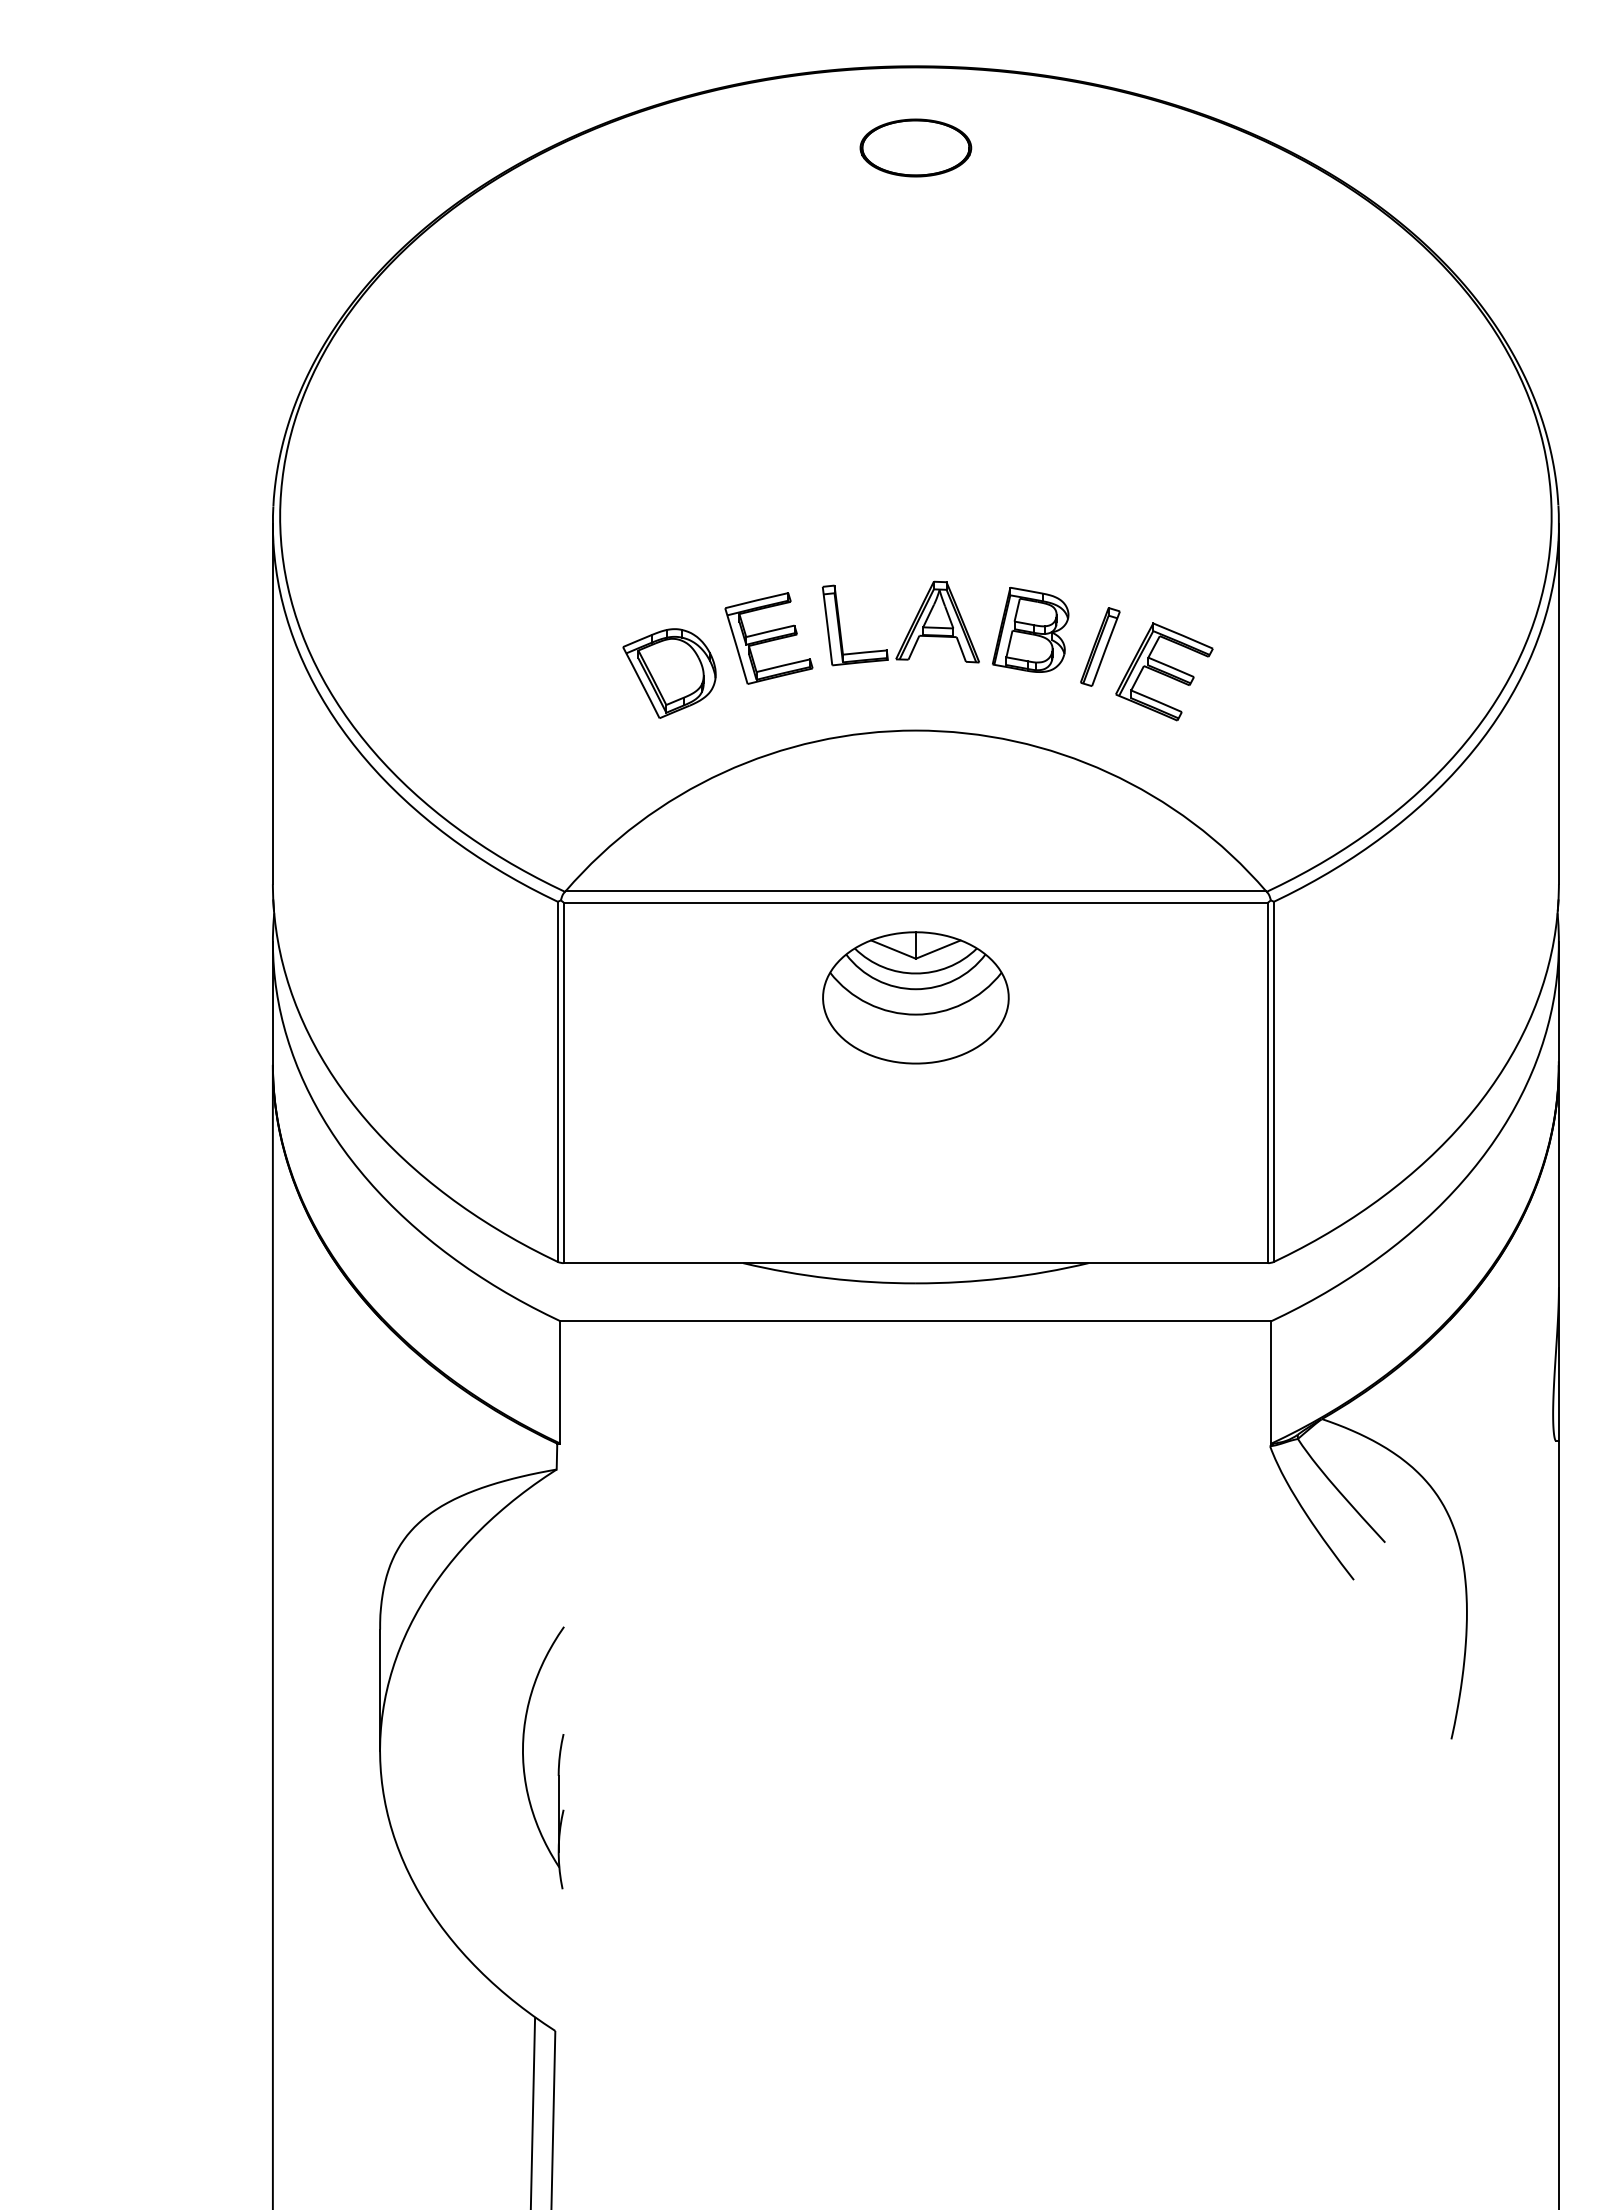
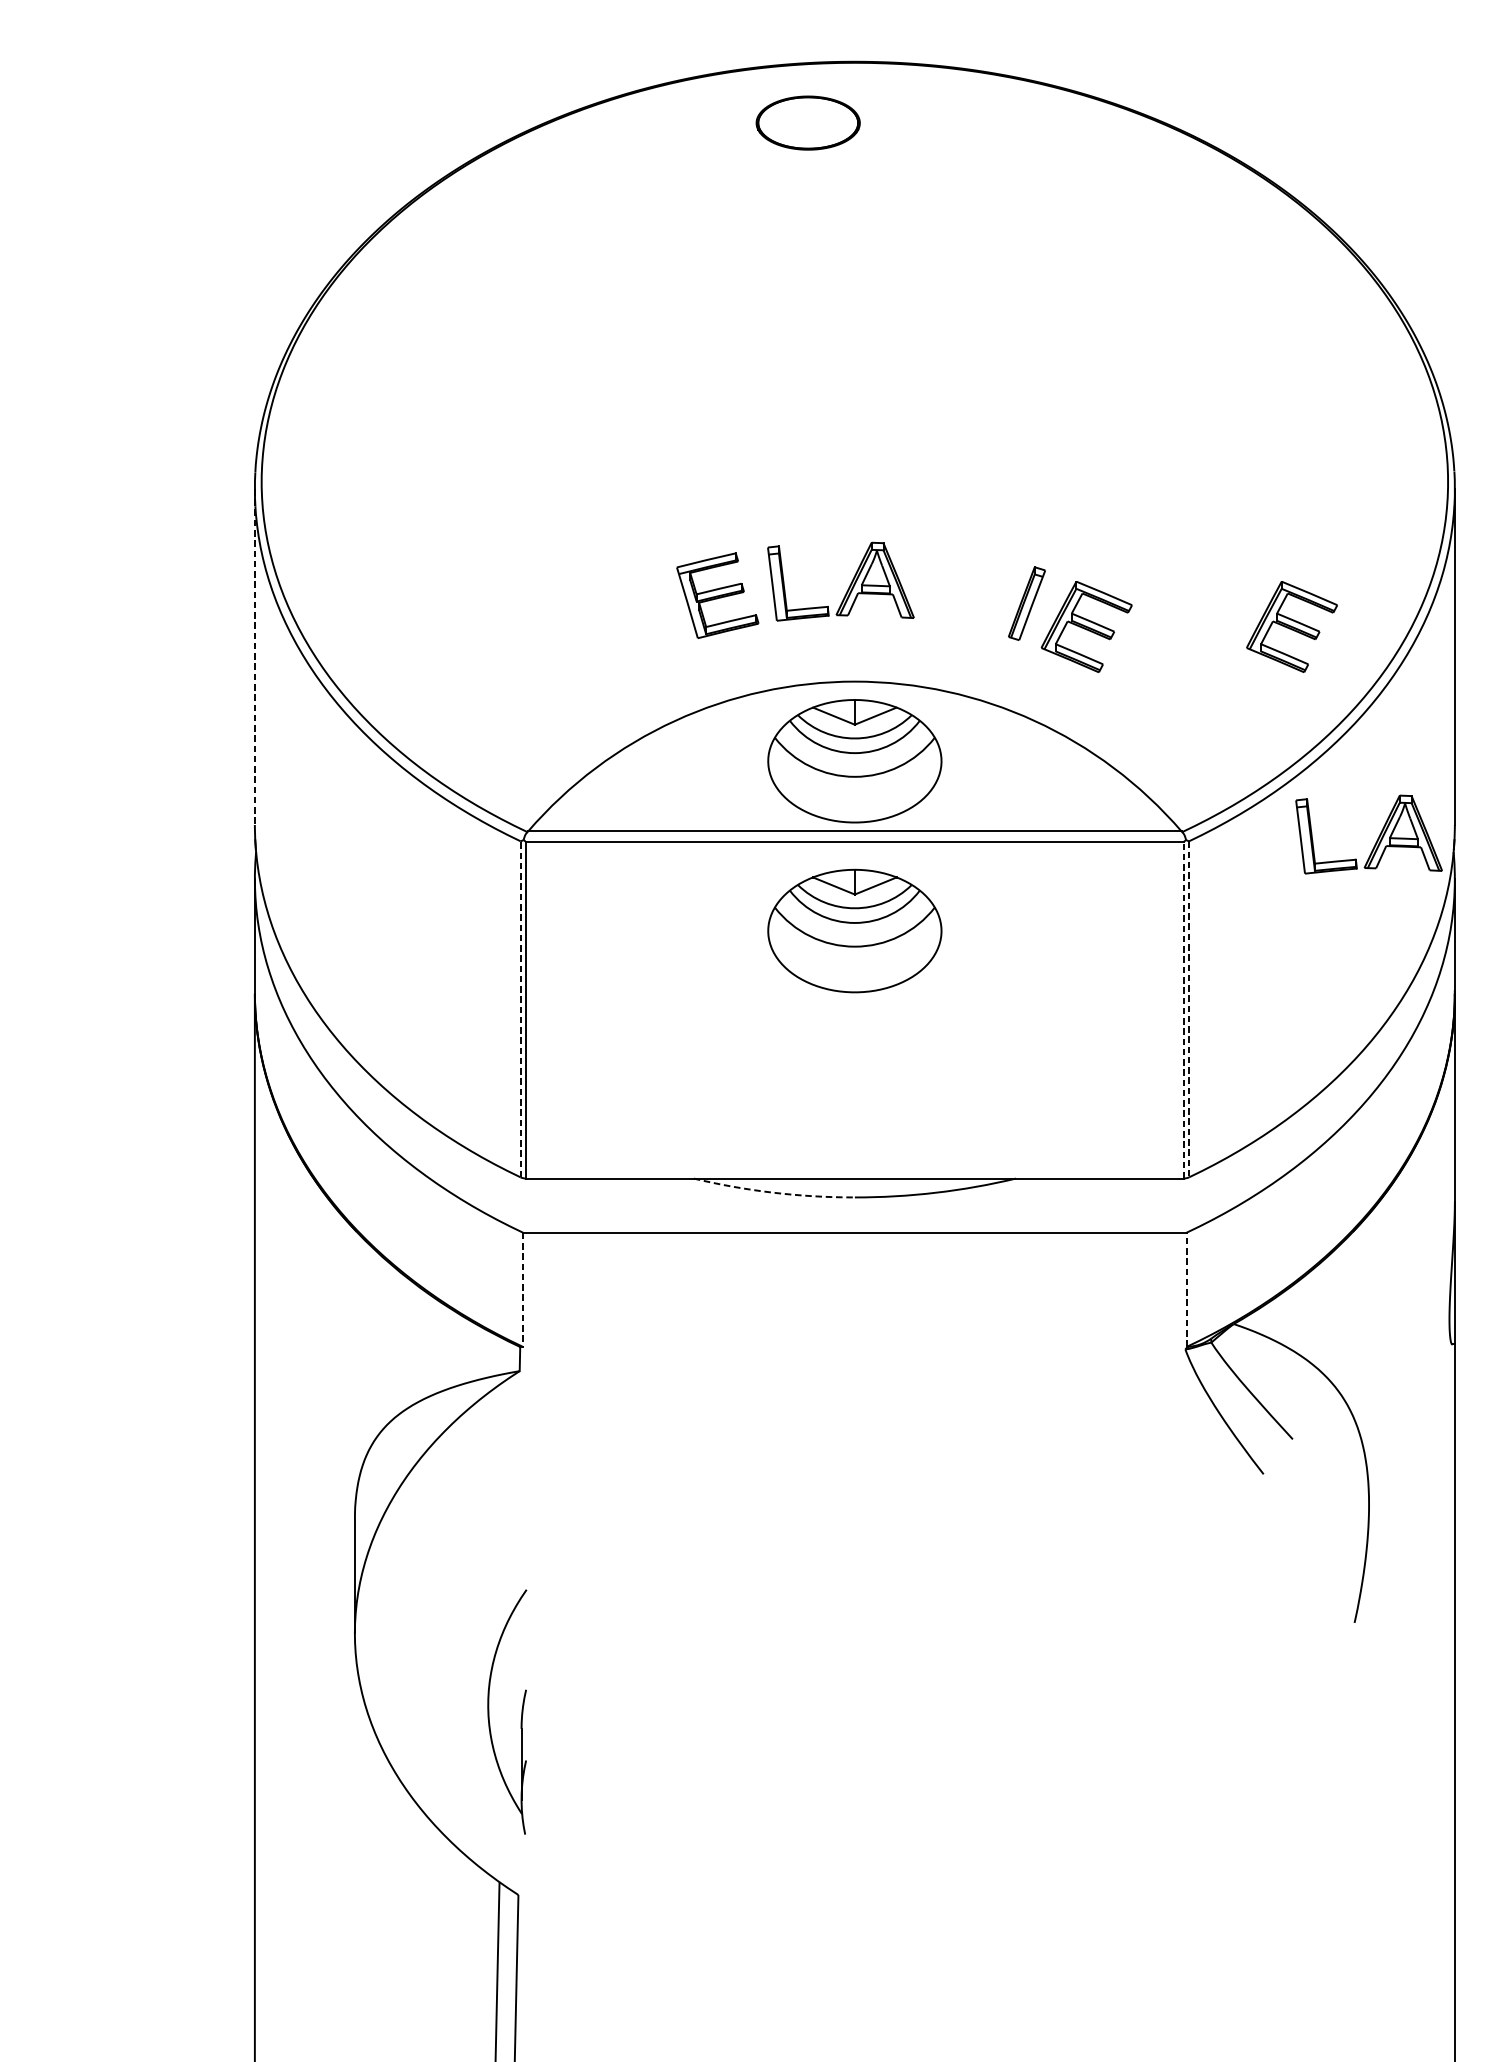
part: (915, 147) -> (807, 122), moved
part: (1030, 629) -> (961, 587), removed
part: (1384, 671) -> (1292, 626), added
part: (669, 673) -> (624, 628), removed
line: (272, 704) -> (254, 657), solid -> dashed
part: (915, 815) -> (854, 760), added
part: (1475, 899) -> (1377, 839), added
line: (557, 1081) -> (520, 1009), solid -> dashed
line: (1268, 1082) -> (1183, 1010), solid -> dashed
line: (1274, 1082) -> (1189, 1010), solid -> dashed
arc: (828, 1278) -> (773, 1192), solid -> dashed
line: (1271, 1381) -> (1186, 1289), solid -> dashed
line: (560, 1382) -> (523, 1289), solid -> dashed
part: (558, 1757) -> (521, 1711), moved

